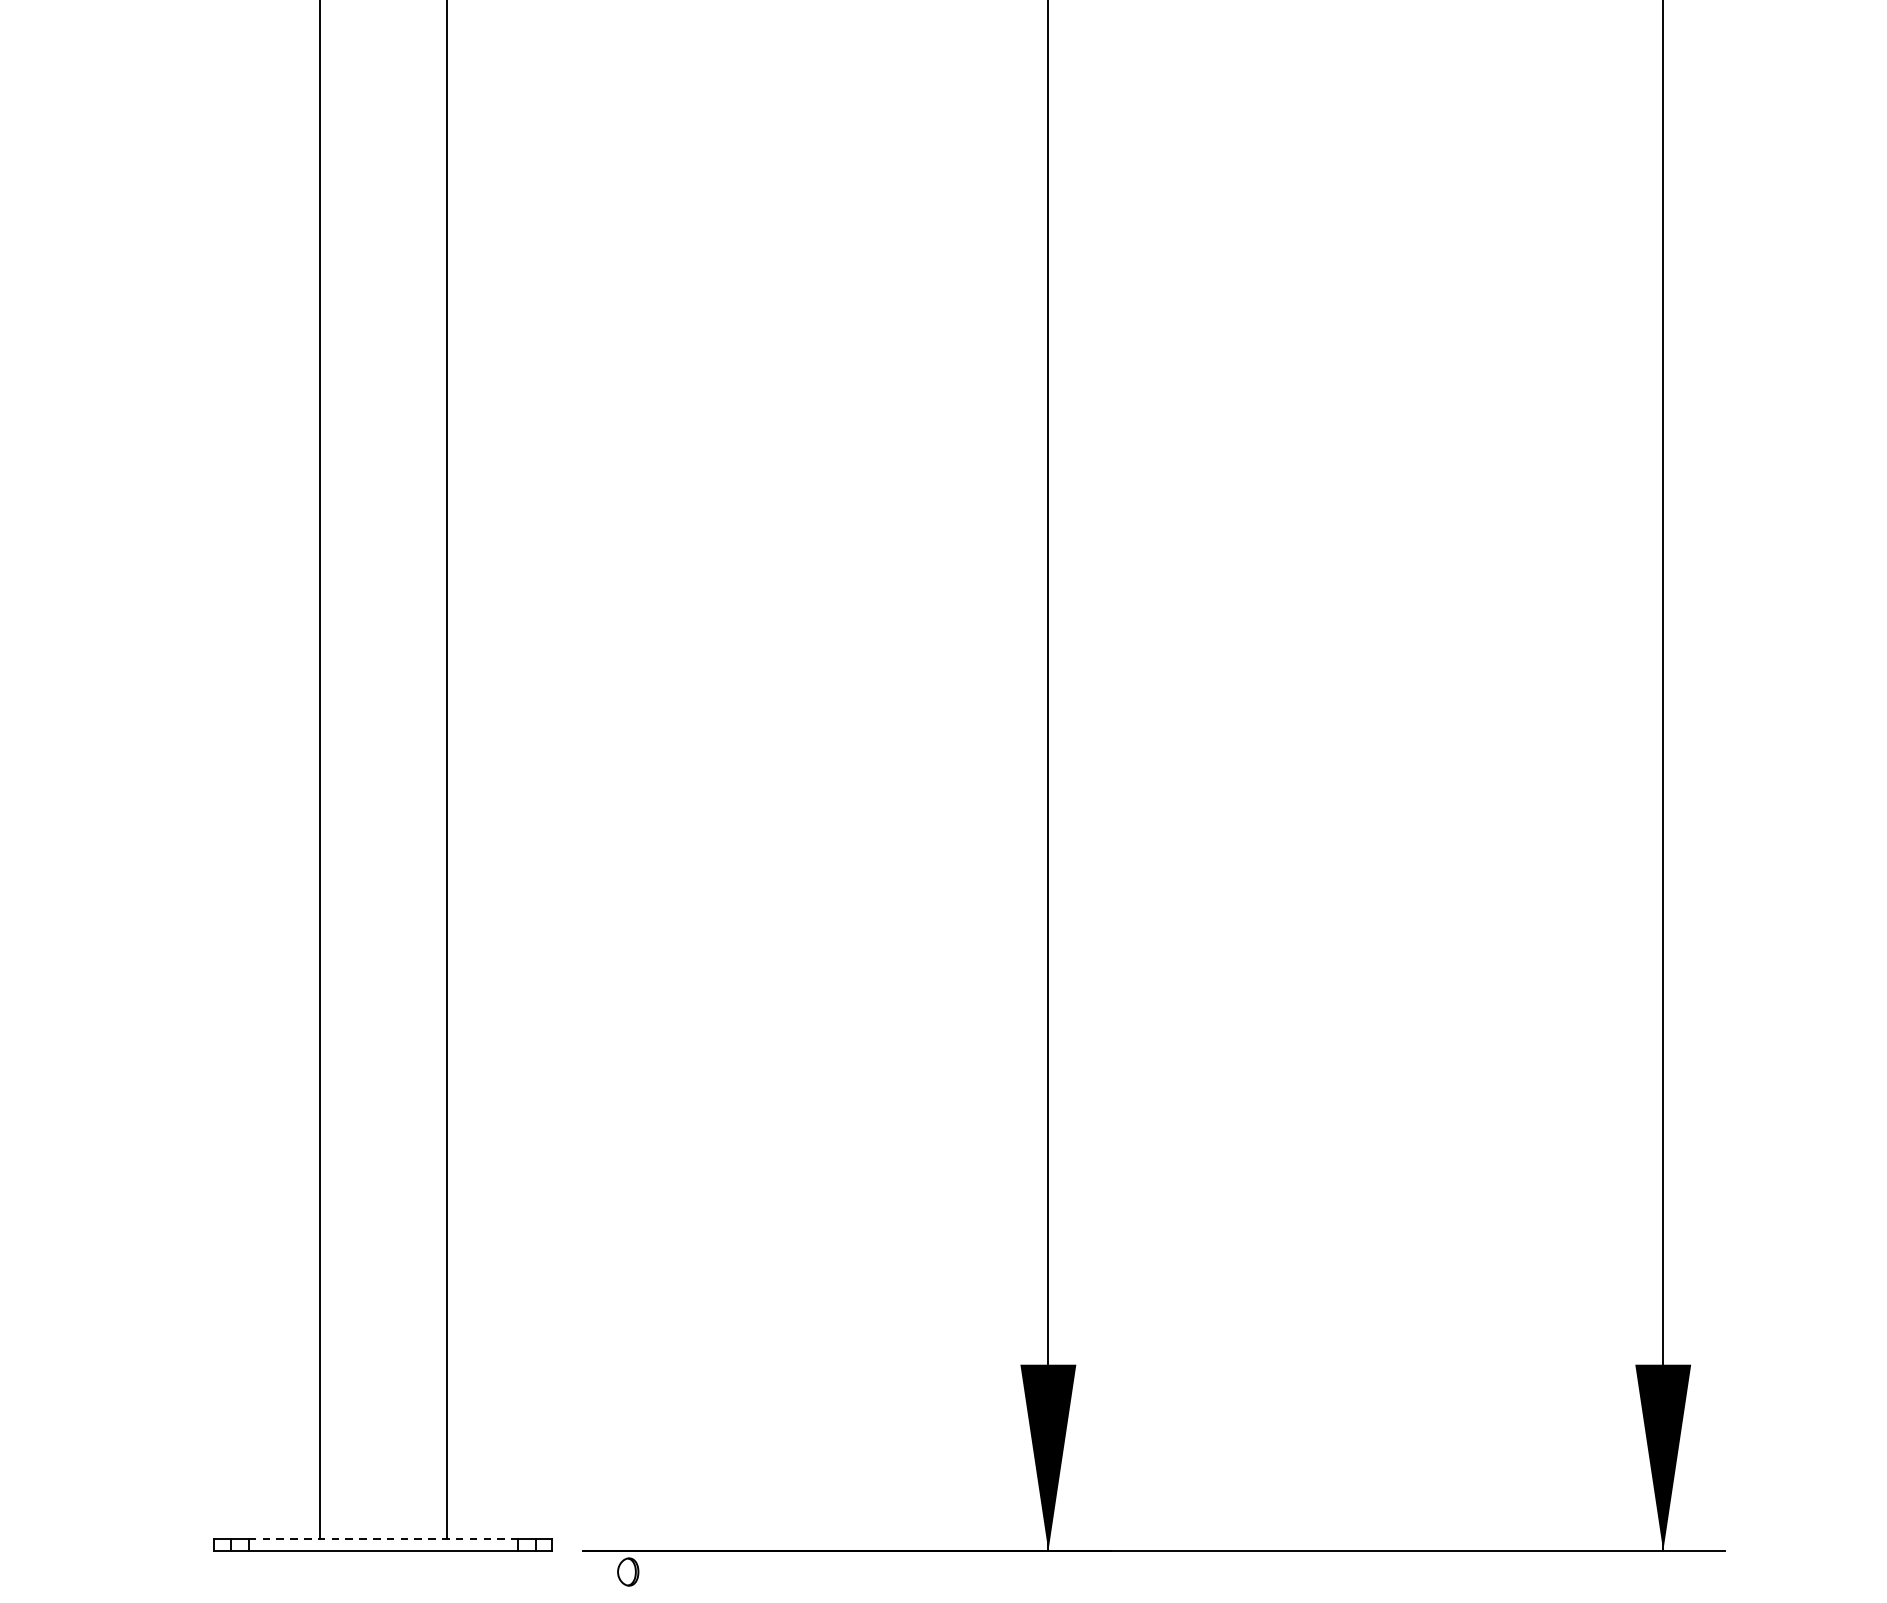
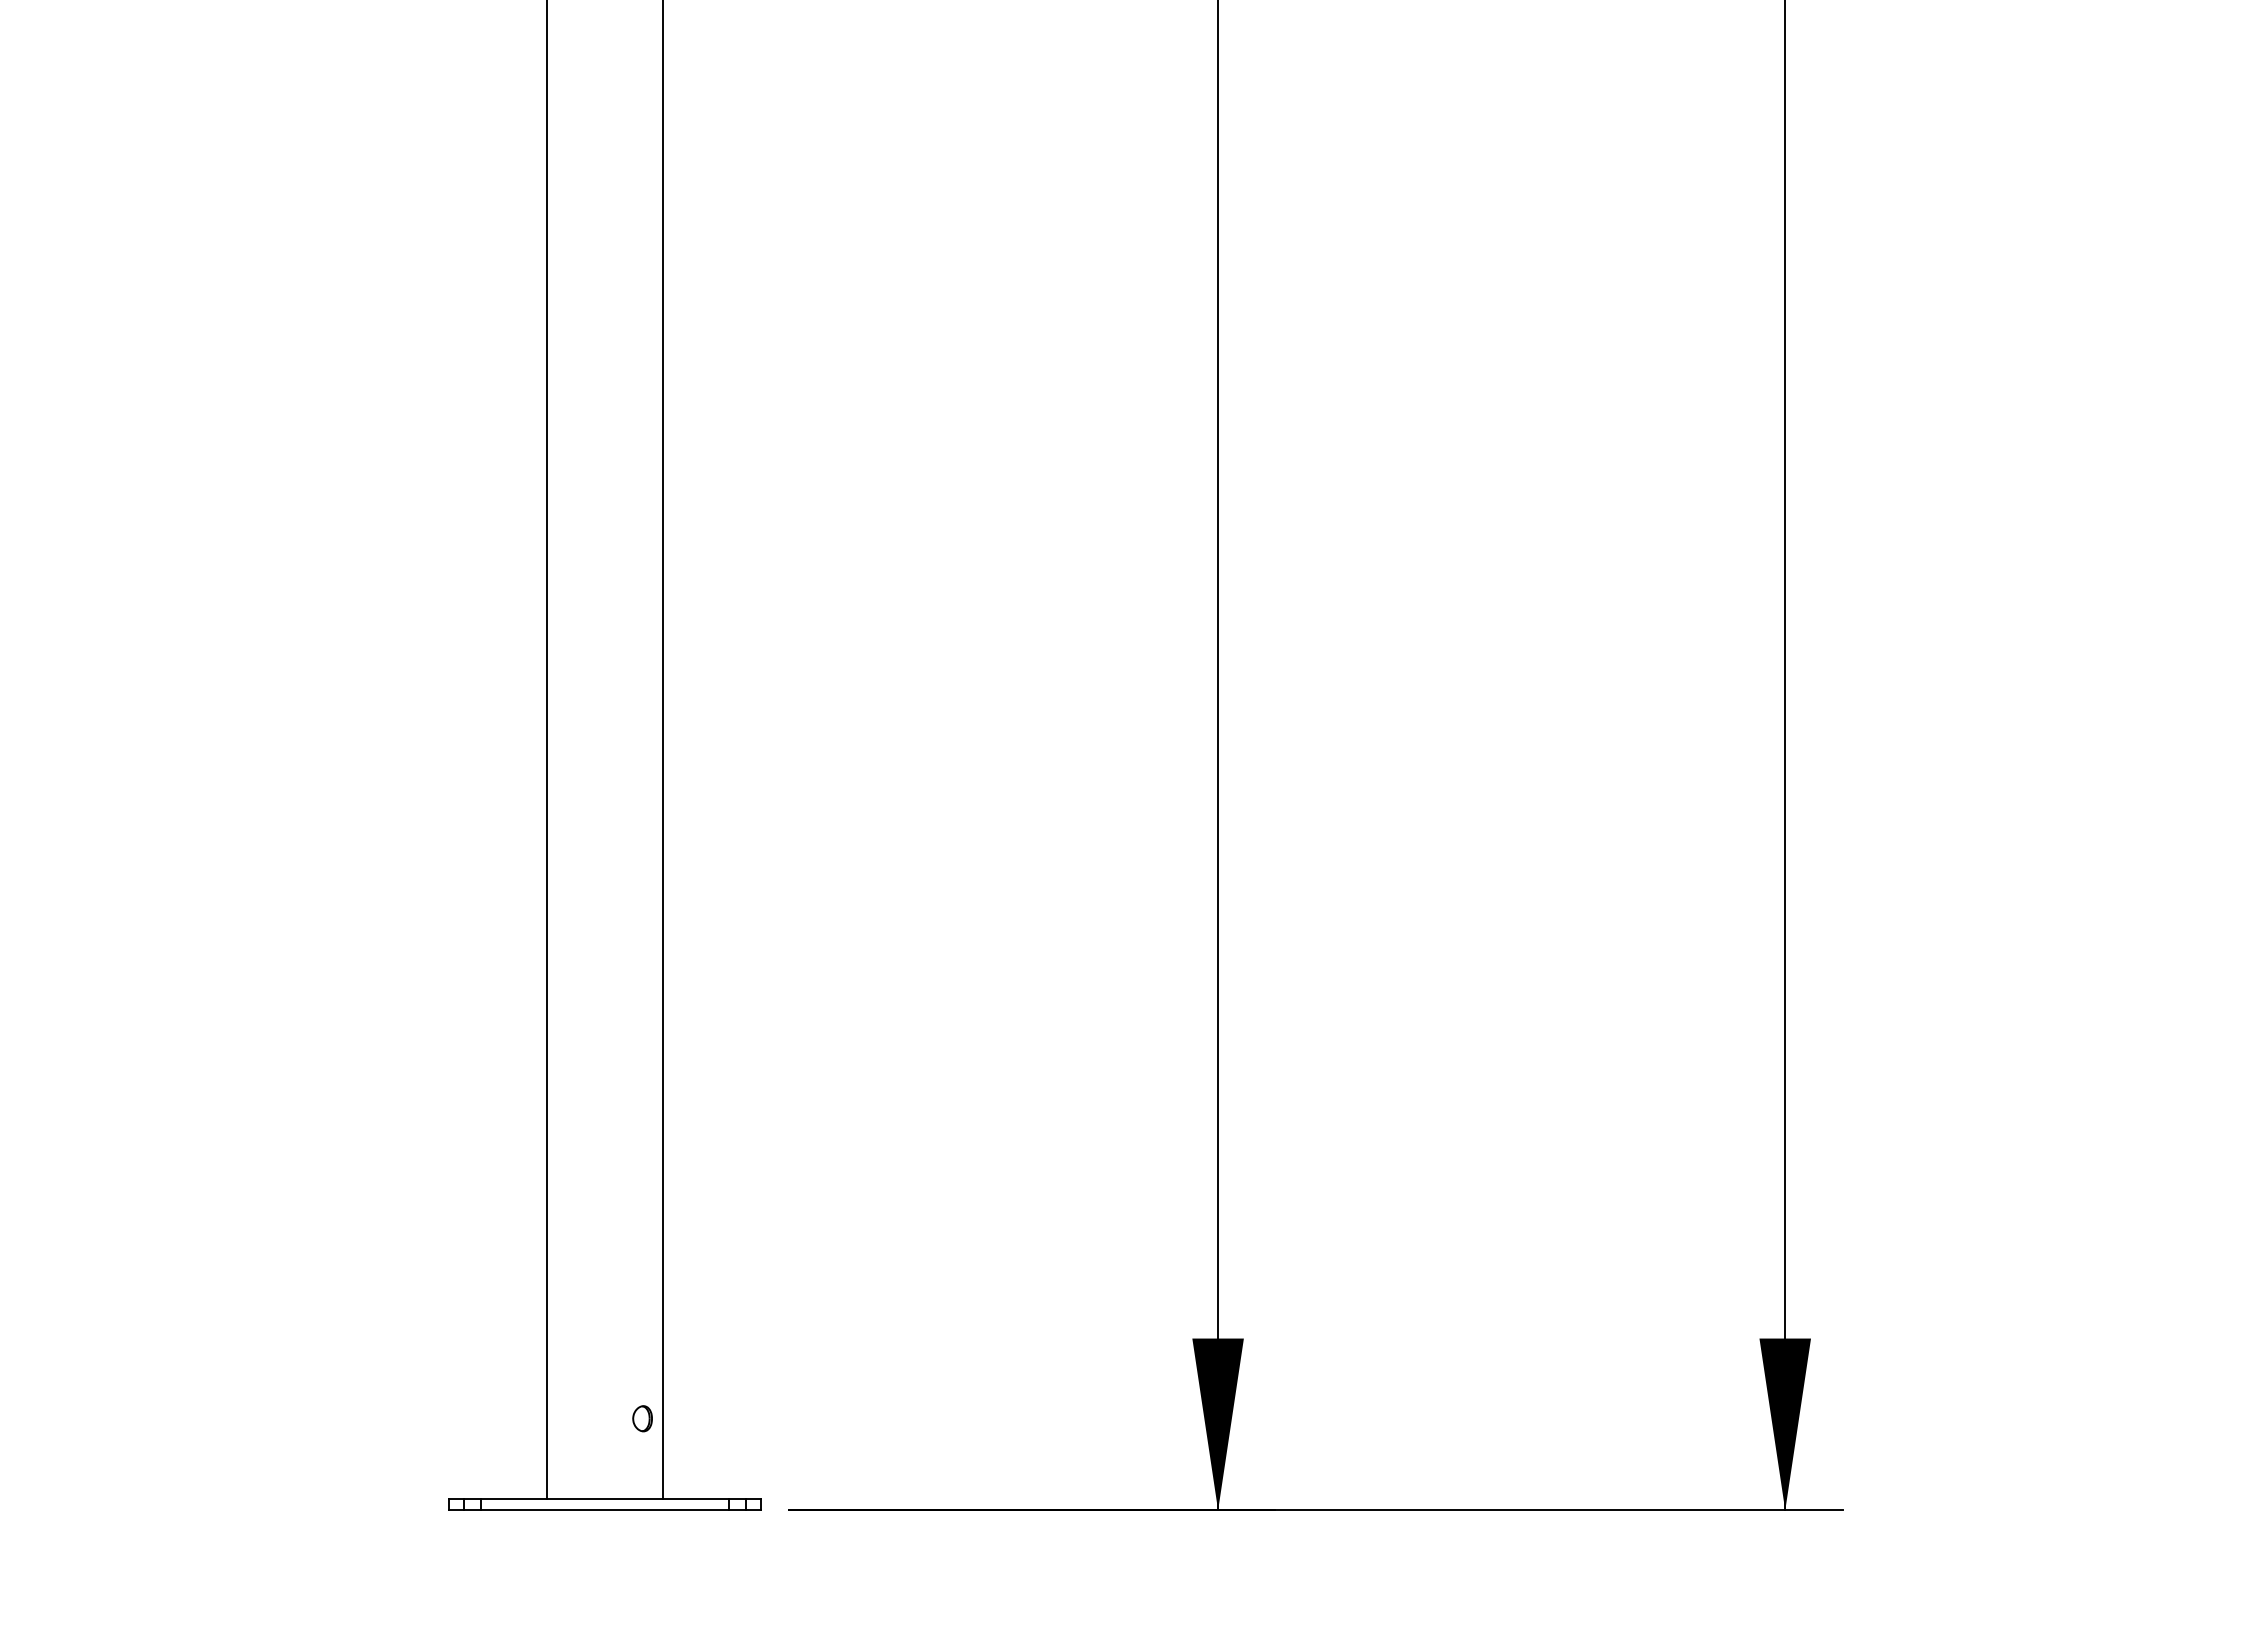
line: (384, 1538) -> (605, 1498), dashed -> solid
part: (628, 1571) -> (642, 1418), moved

